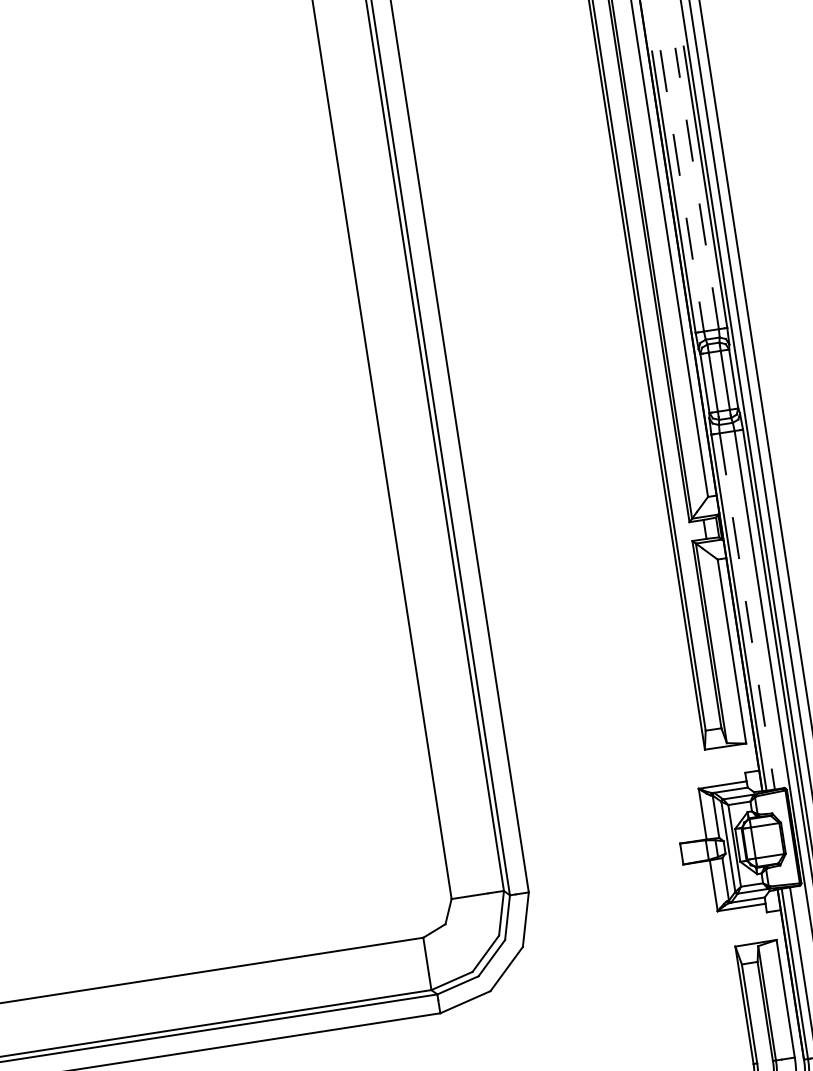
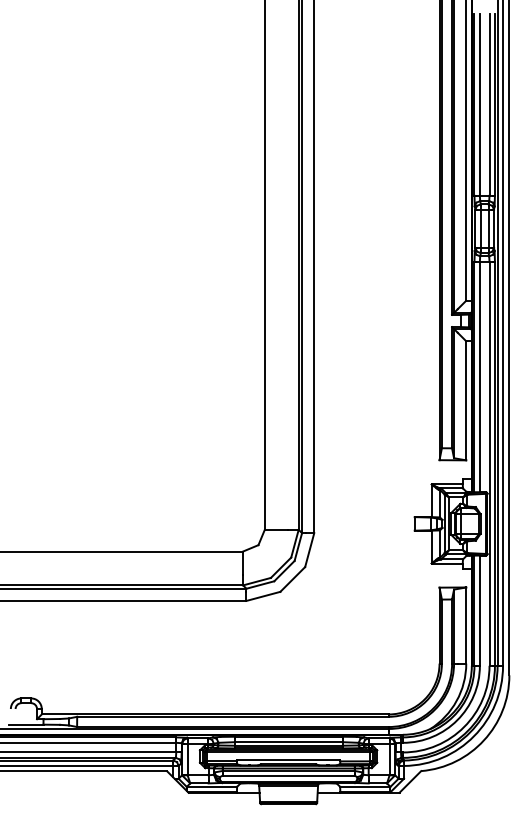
line: (697, 188) -> (489, 104), dashed -> solid
line: (681, 192) -> (479, 105), dashed -> solid
line: (746, 612) -> (479, 377), dashed -> solid

